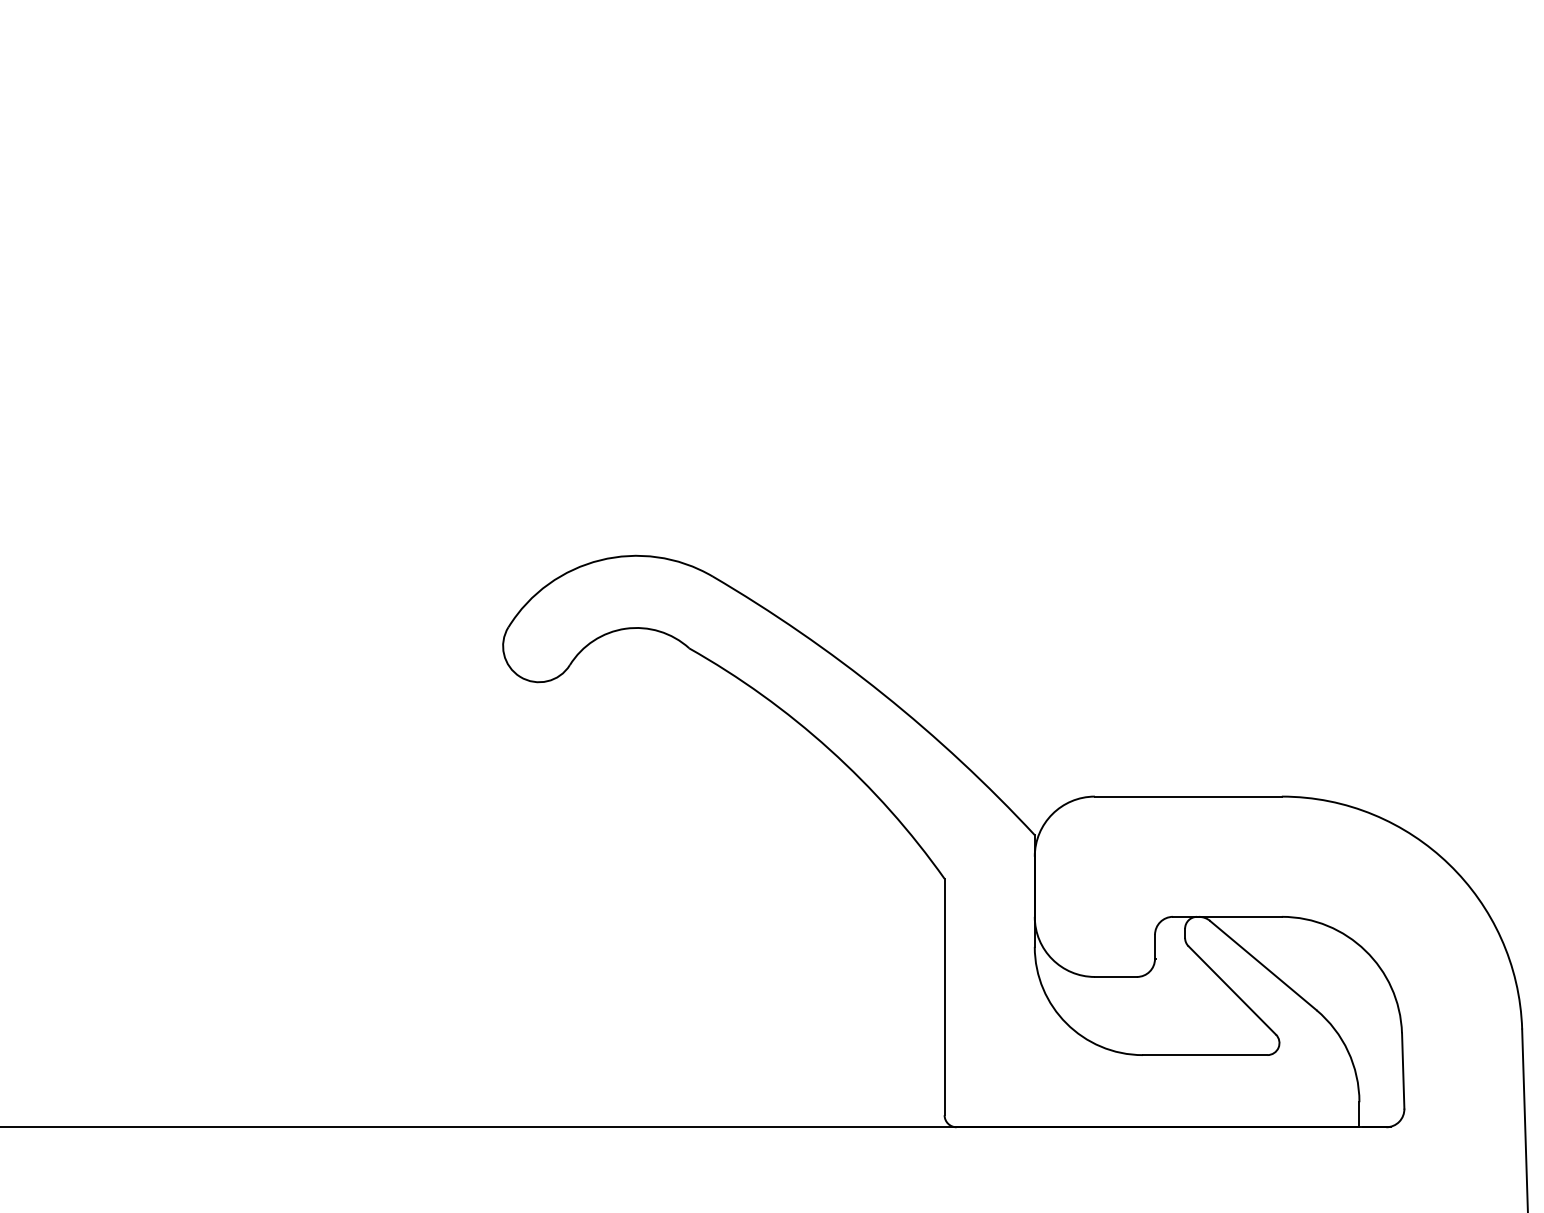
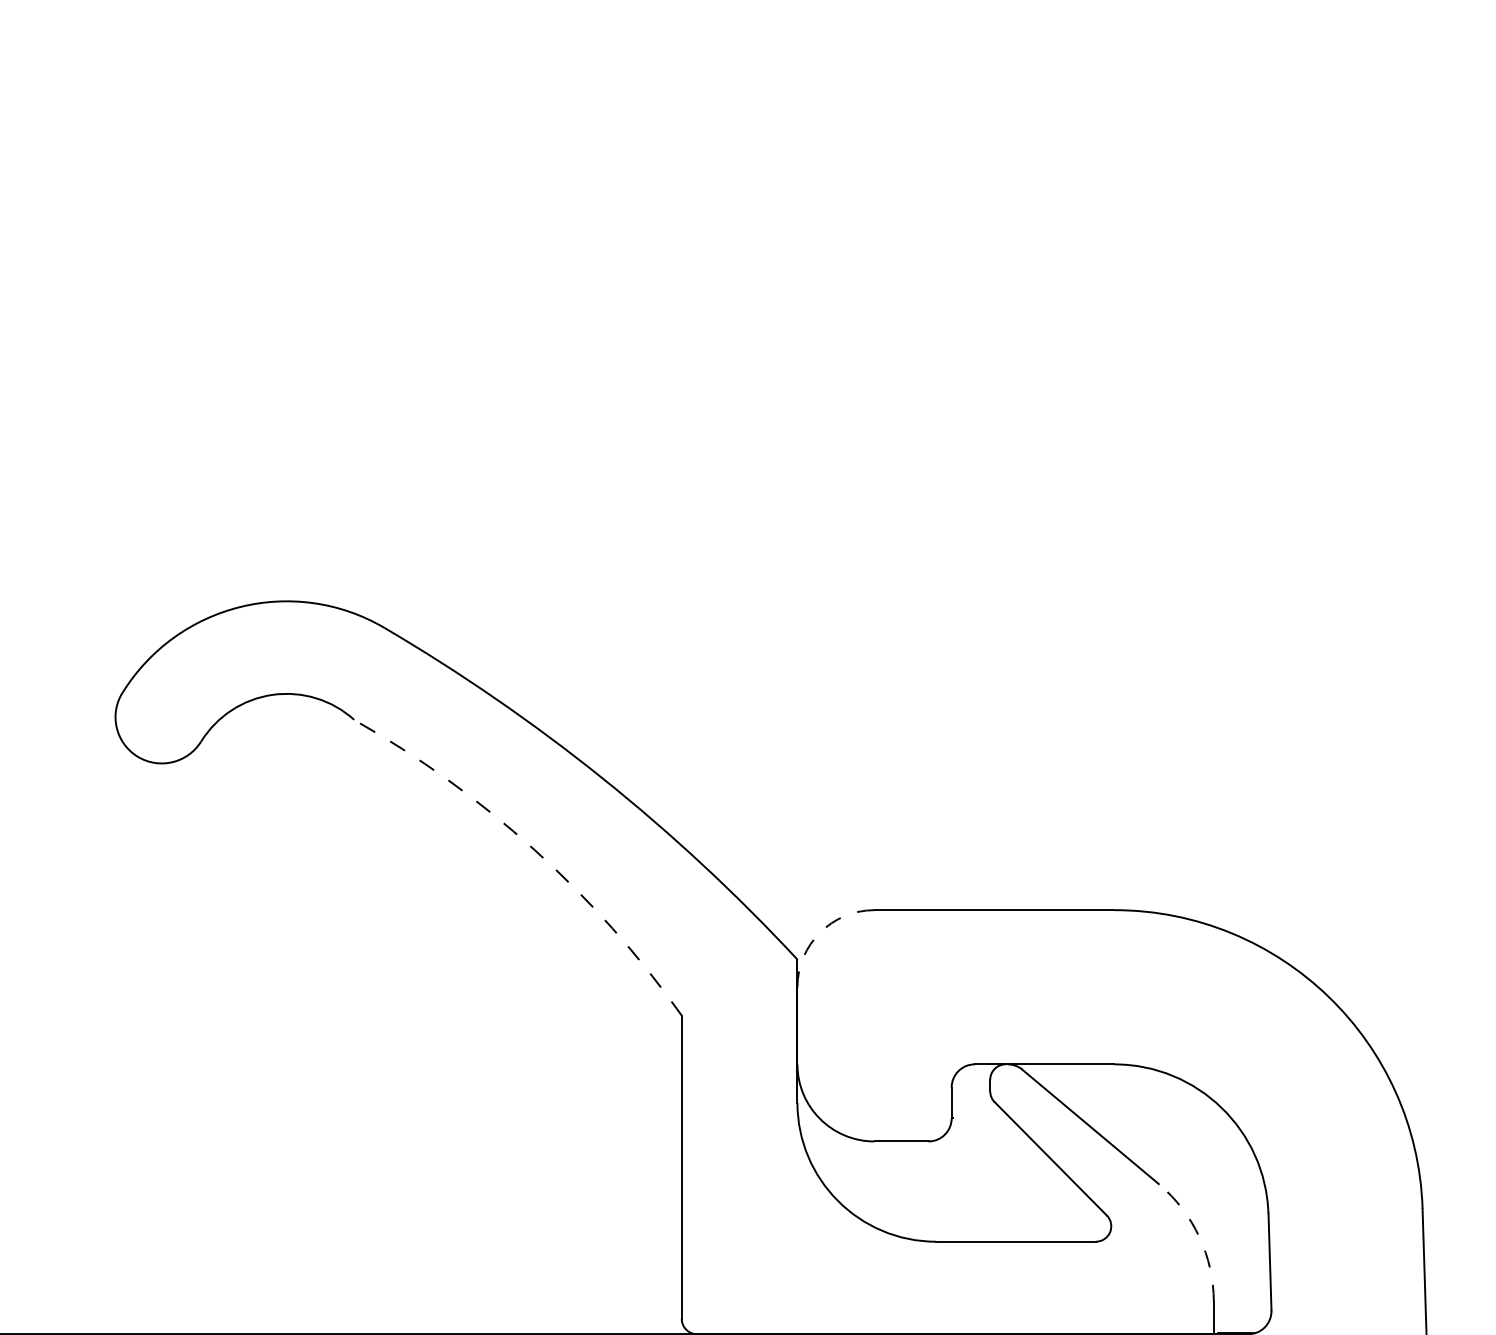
arc: (829, 749) -> (534, 849), solid -> dashed
arc: (1052, 814) -> (820, 933), solid -> dashed
arc: (1348, 1051) -> (1199, 1237), solid -> dashed

